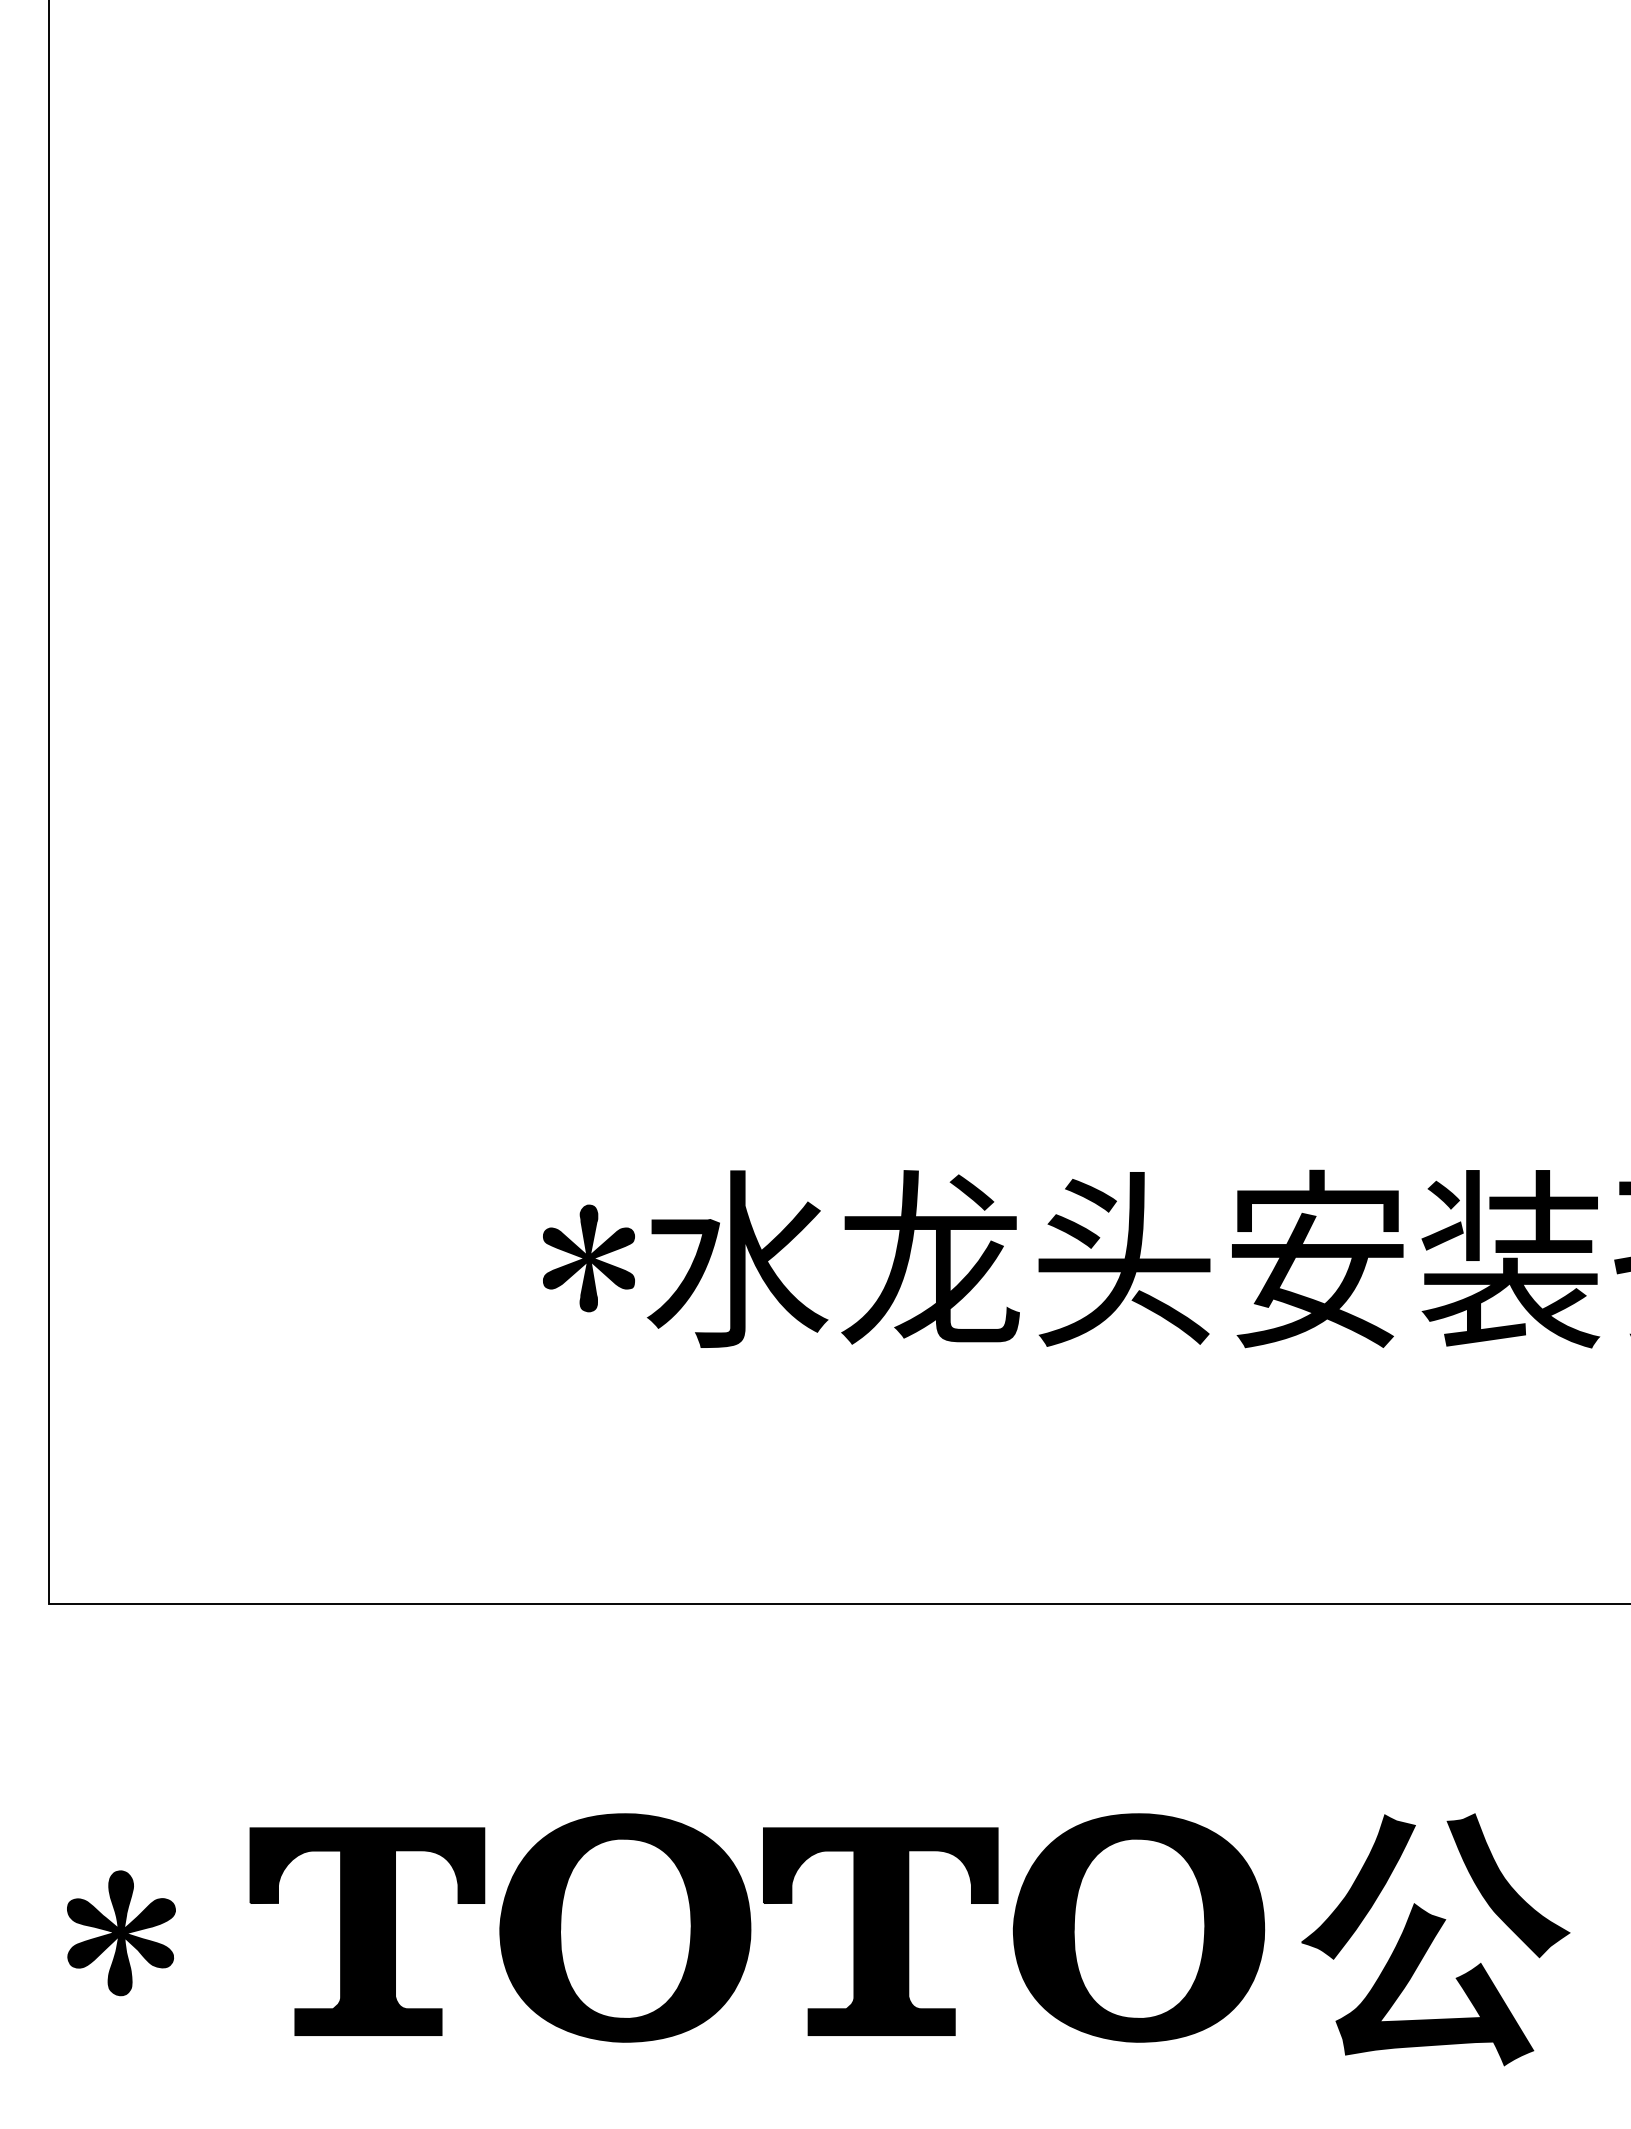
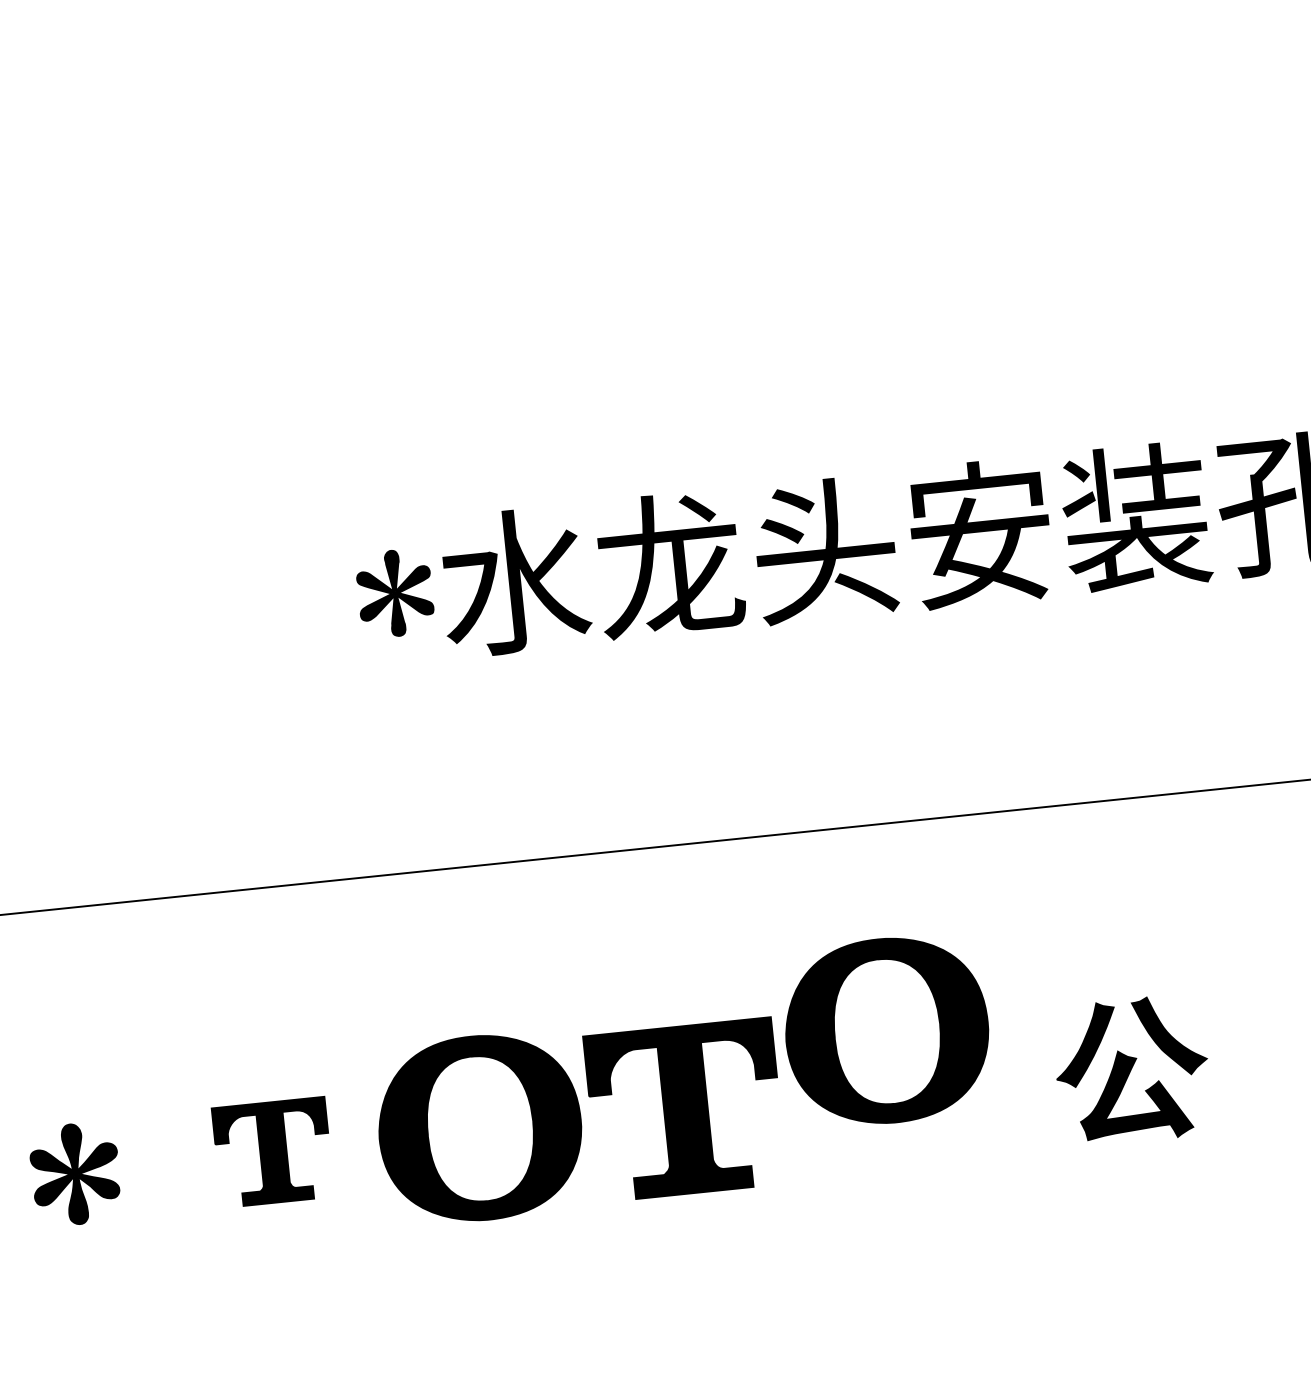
part: (1138, 1927) -> (886, 1030), moved
part: (367, 1931) -> (273, 1152), size x0.6
part: (1435, 1939) -> (1131, 1070), size x0.7

